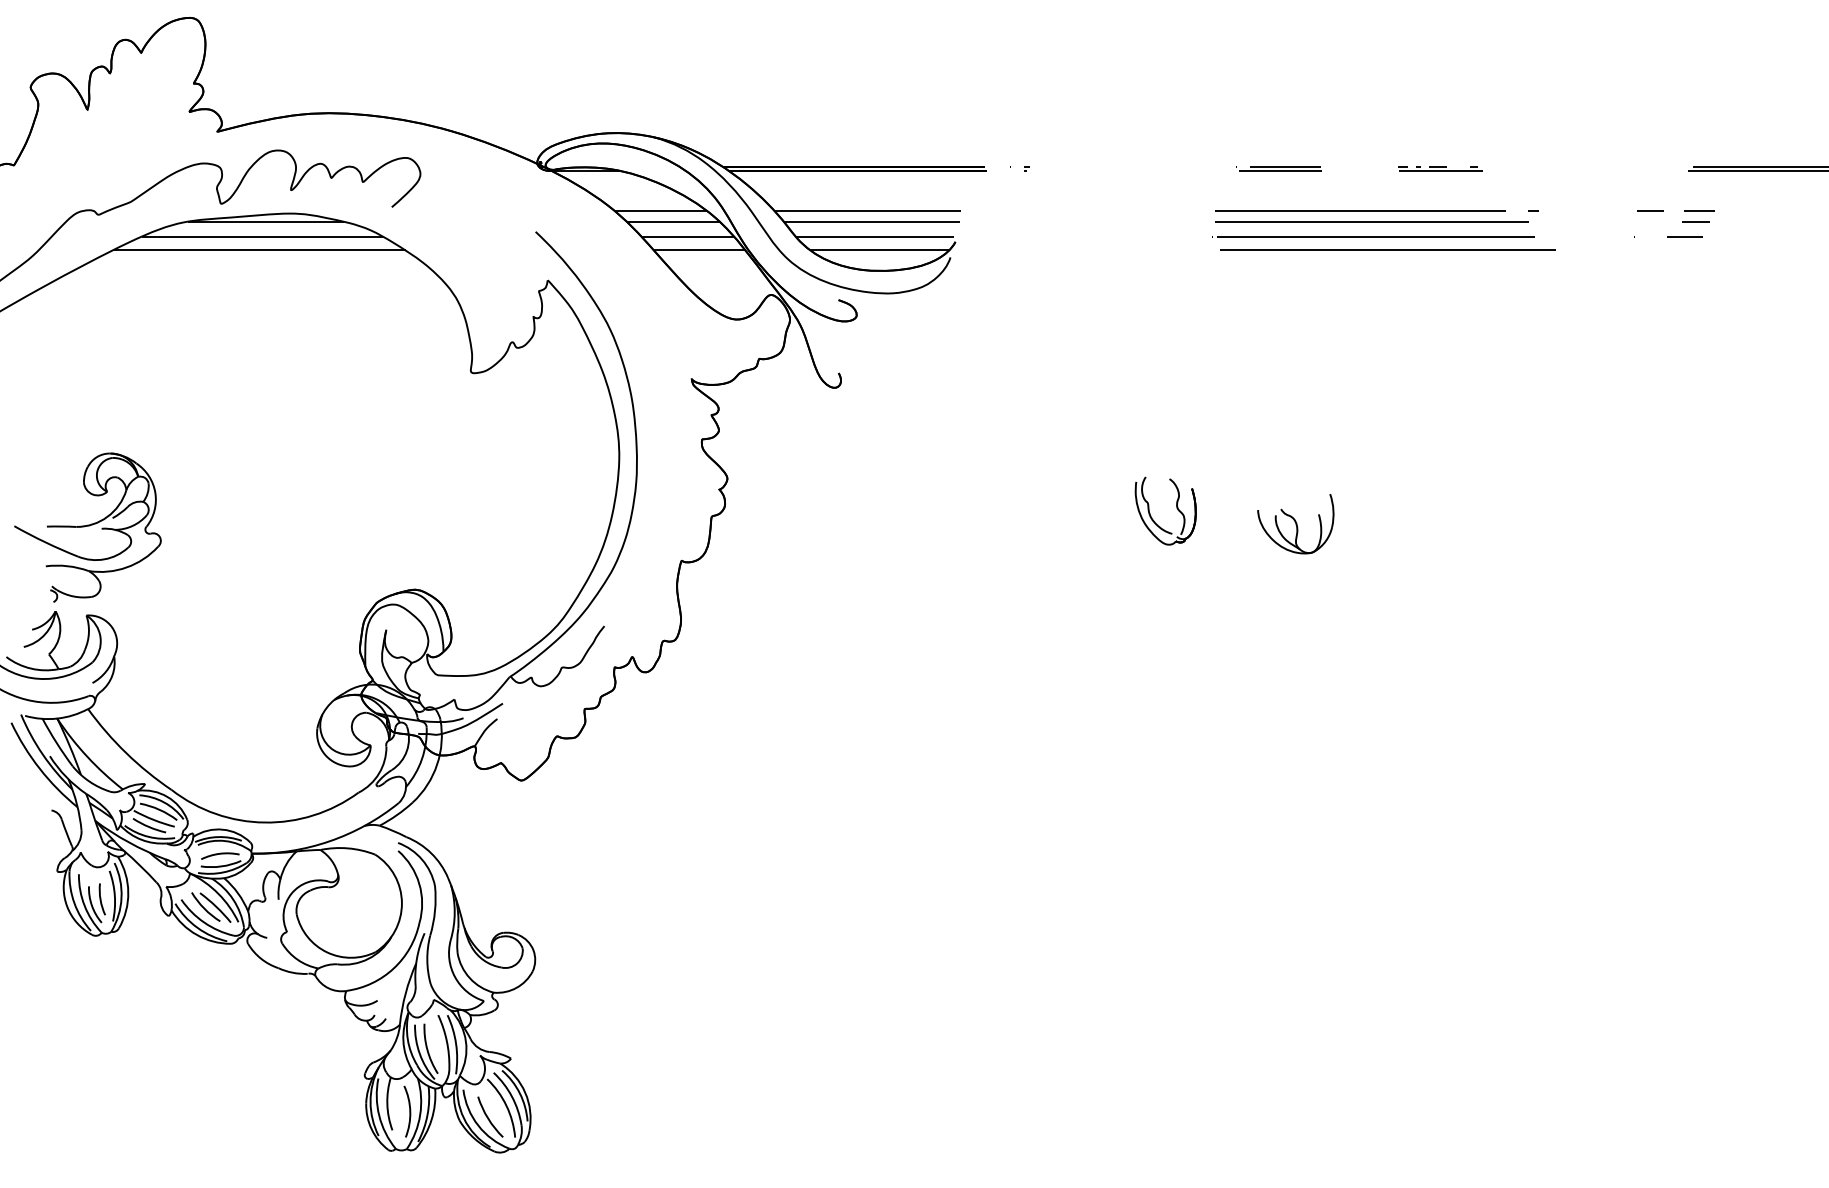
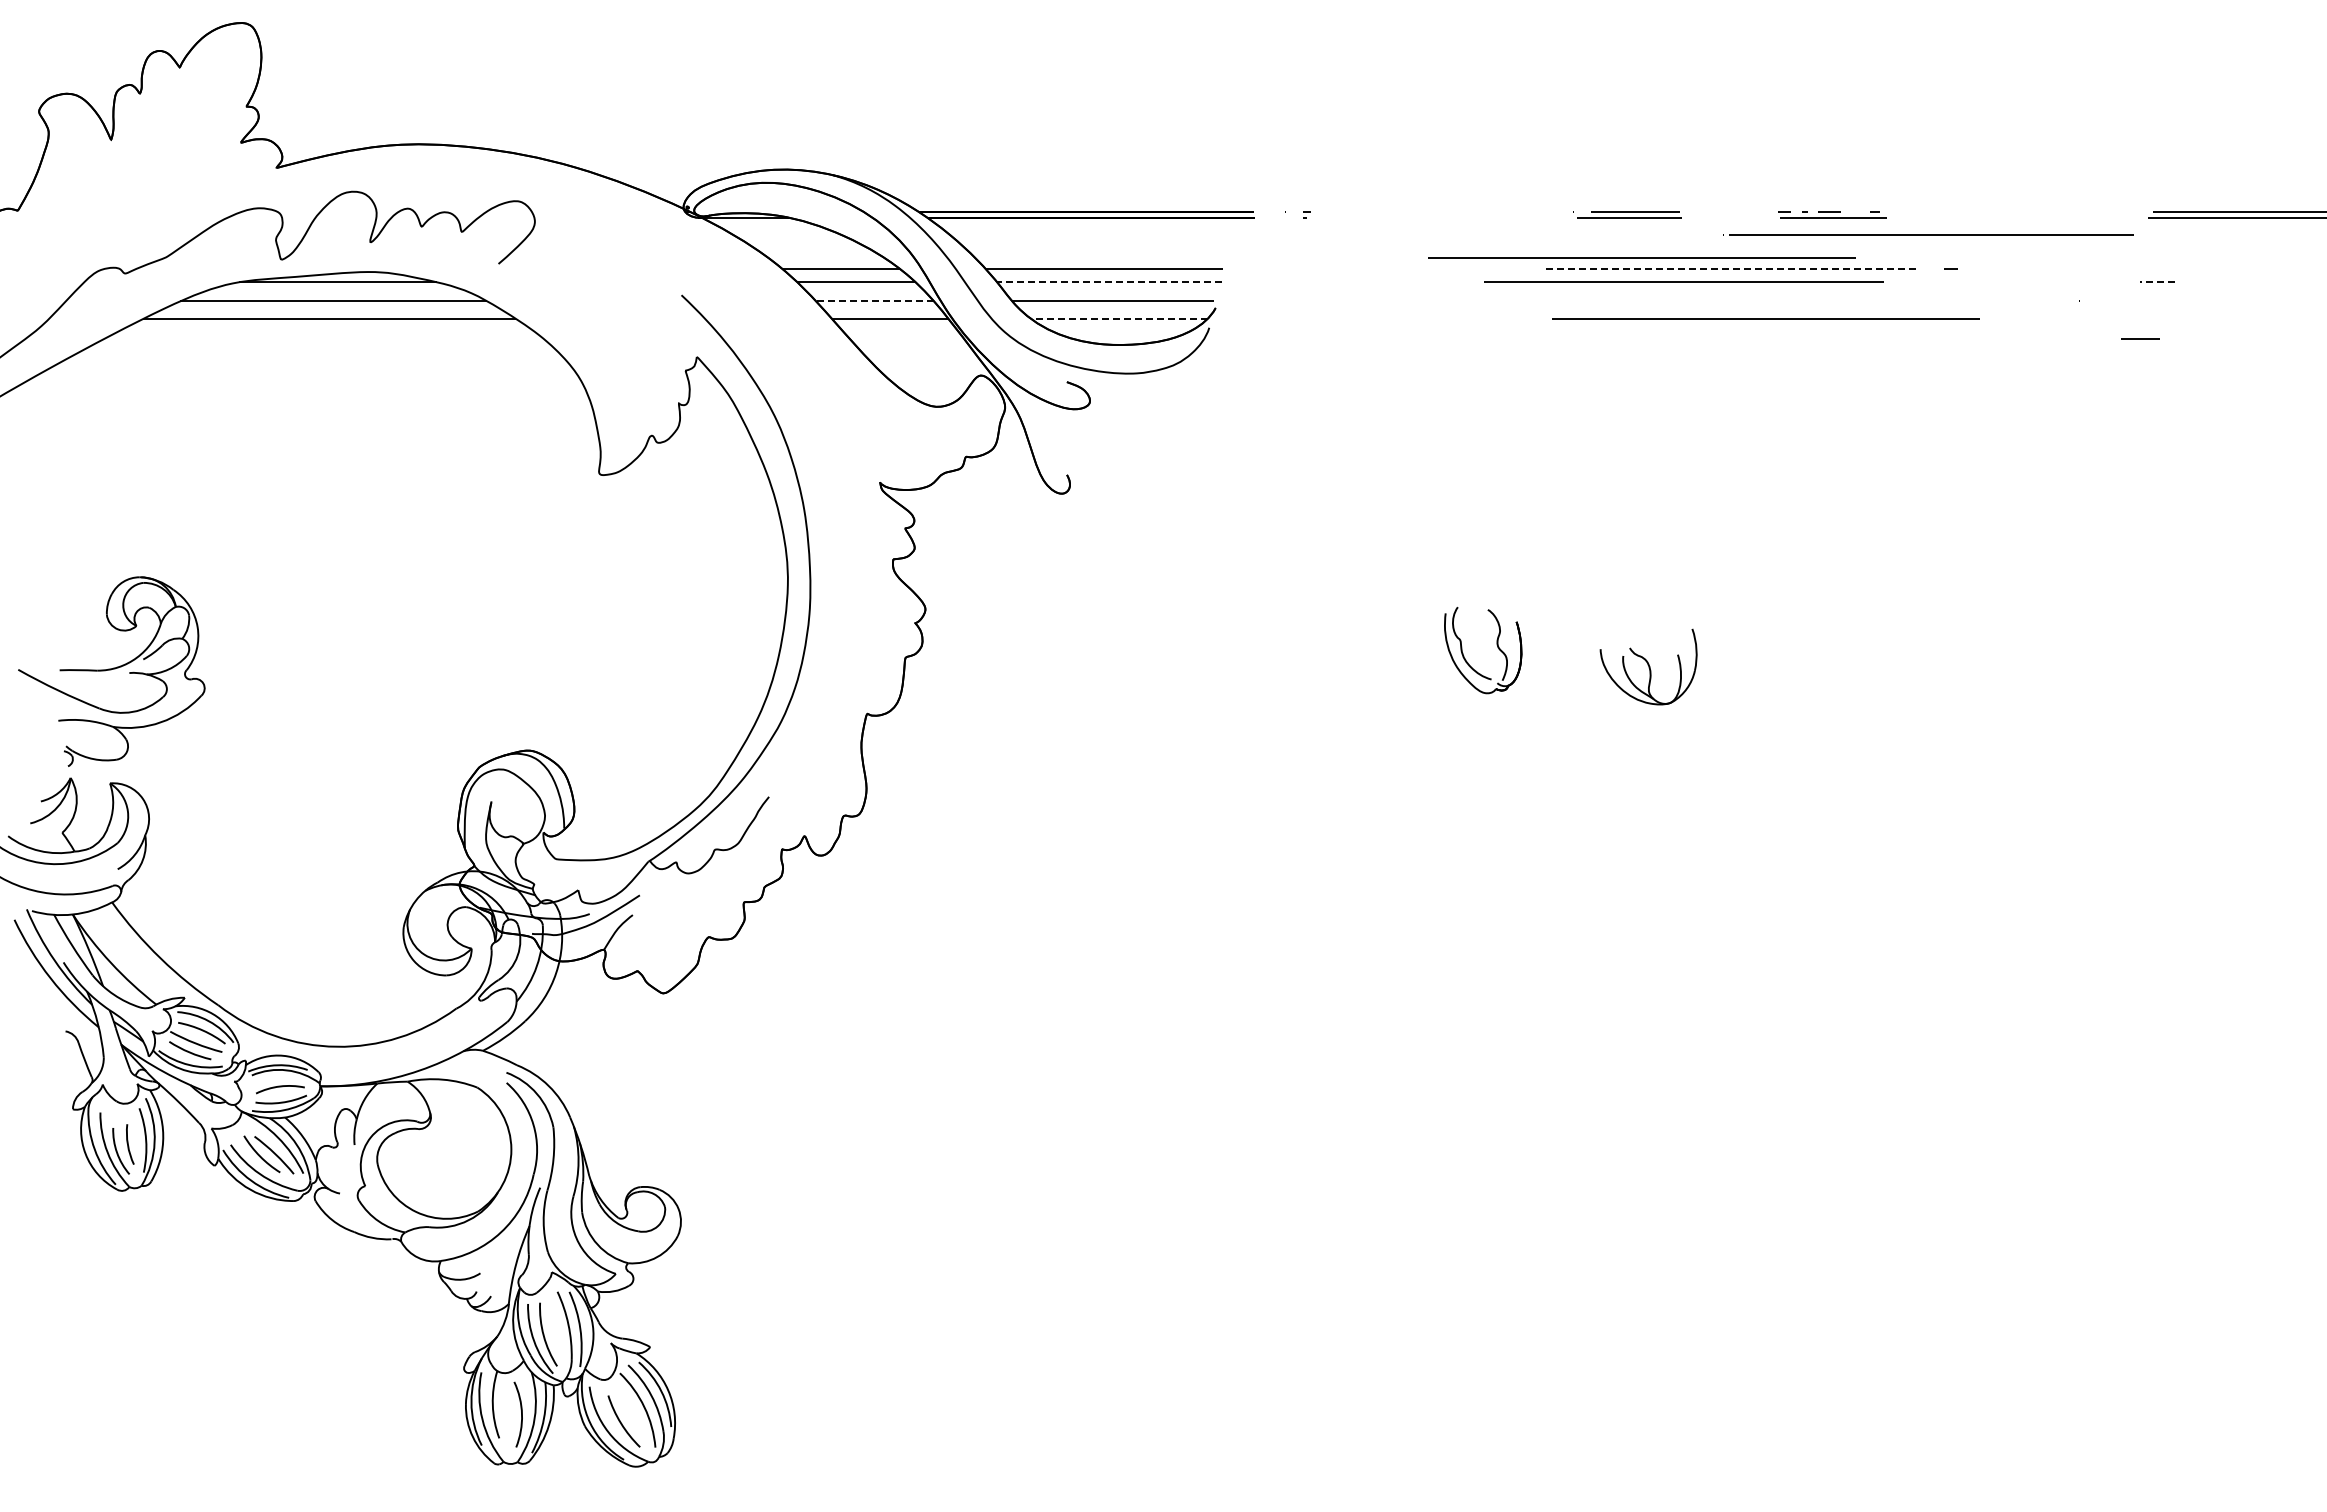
line: (1290, 202) -> (1641, 257), added
line: (1360, 210) -> (1730, 268), solid -> dashed
line: (1650, 210) -> (2099, 268), removed
line: (1699, 210) -> (2140, 338), moved
line: (871, 221) -> (1108, 282), solid -> dashed
line: (1371, 221) -> (1683, 281), moved
line: (1695, 221) -> (2157, 282), solid -> dashed
line: (1373, 235) -> (1928, 234), moved
line: (1684, 235) -> (2143, 300), removed
line: (688, 236) -> (875, 301), solid -> dashed
line: (879, 250) -> (1118, 318), solid -> dashed

